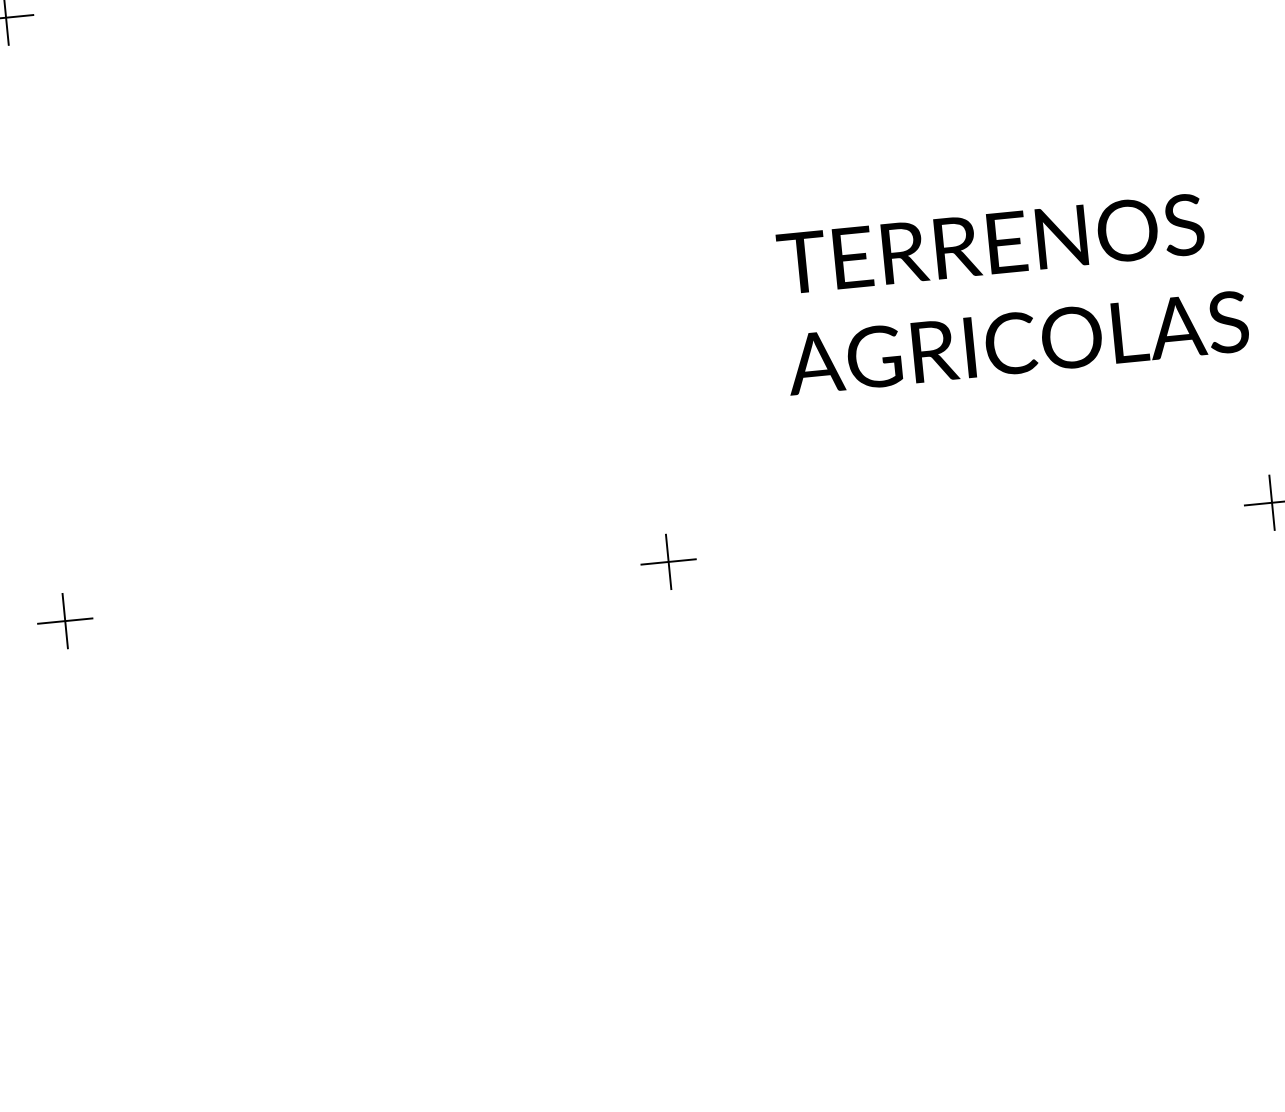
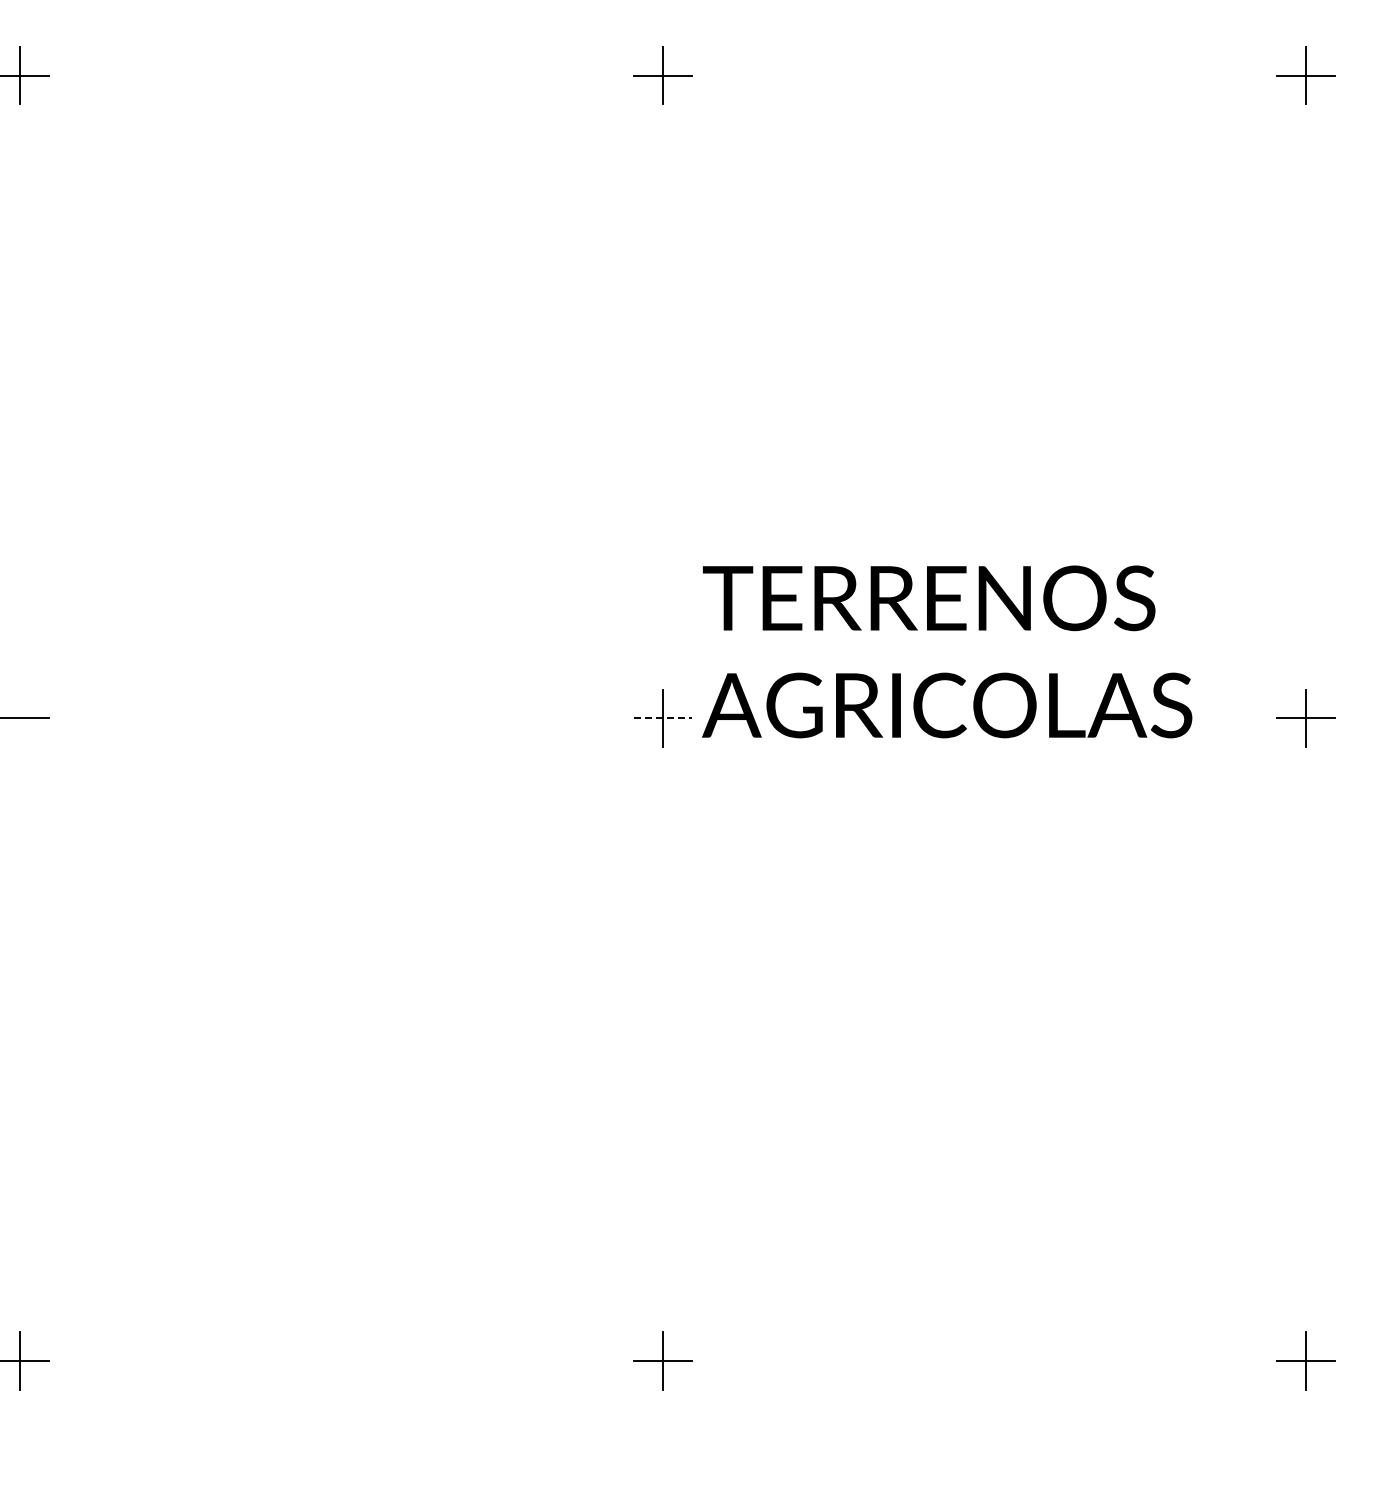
text: (1012, 292) -> (947, 651), moved
line: (668, 561) -> (663, 718), solid -> dashed
line: (65, 621) -> (20, 718), removed

